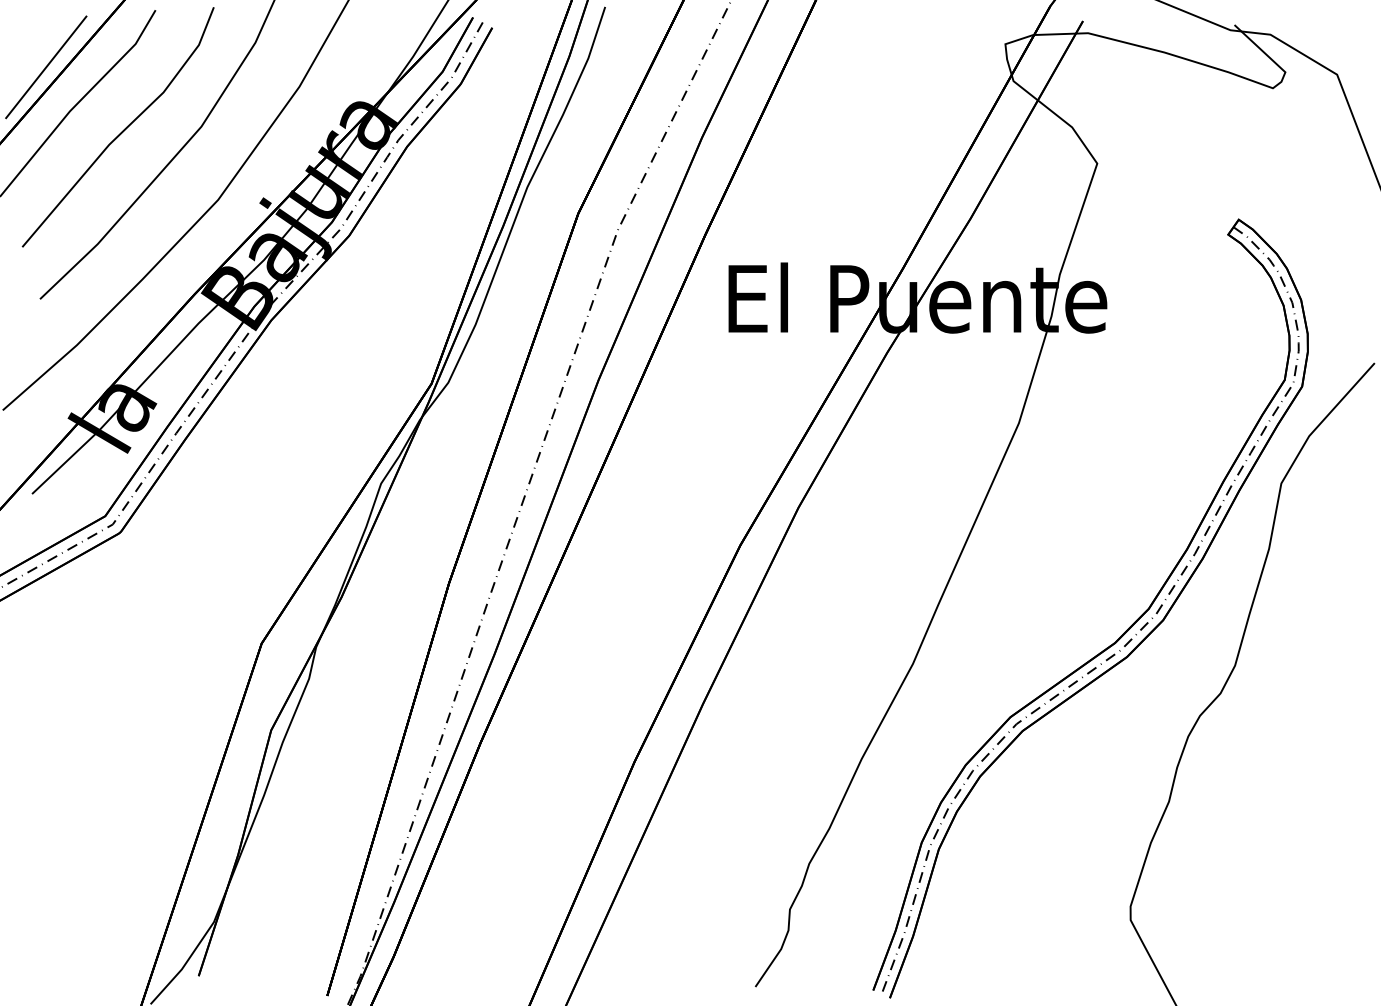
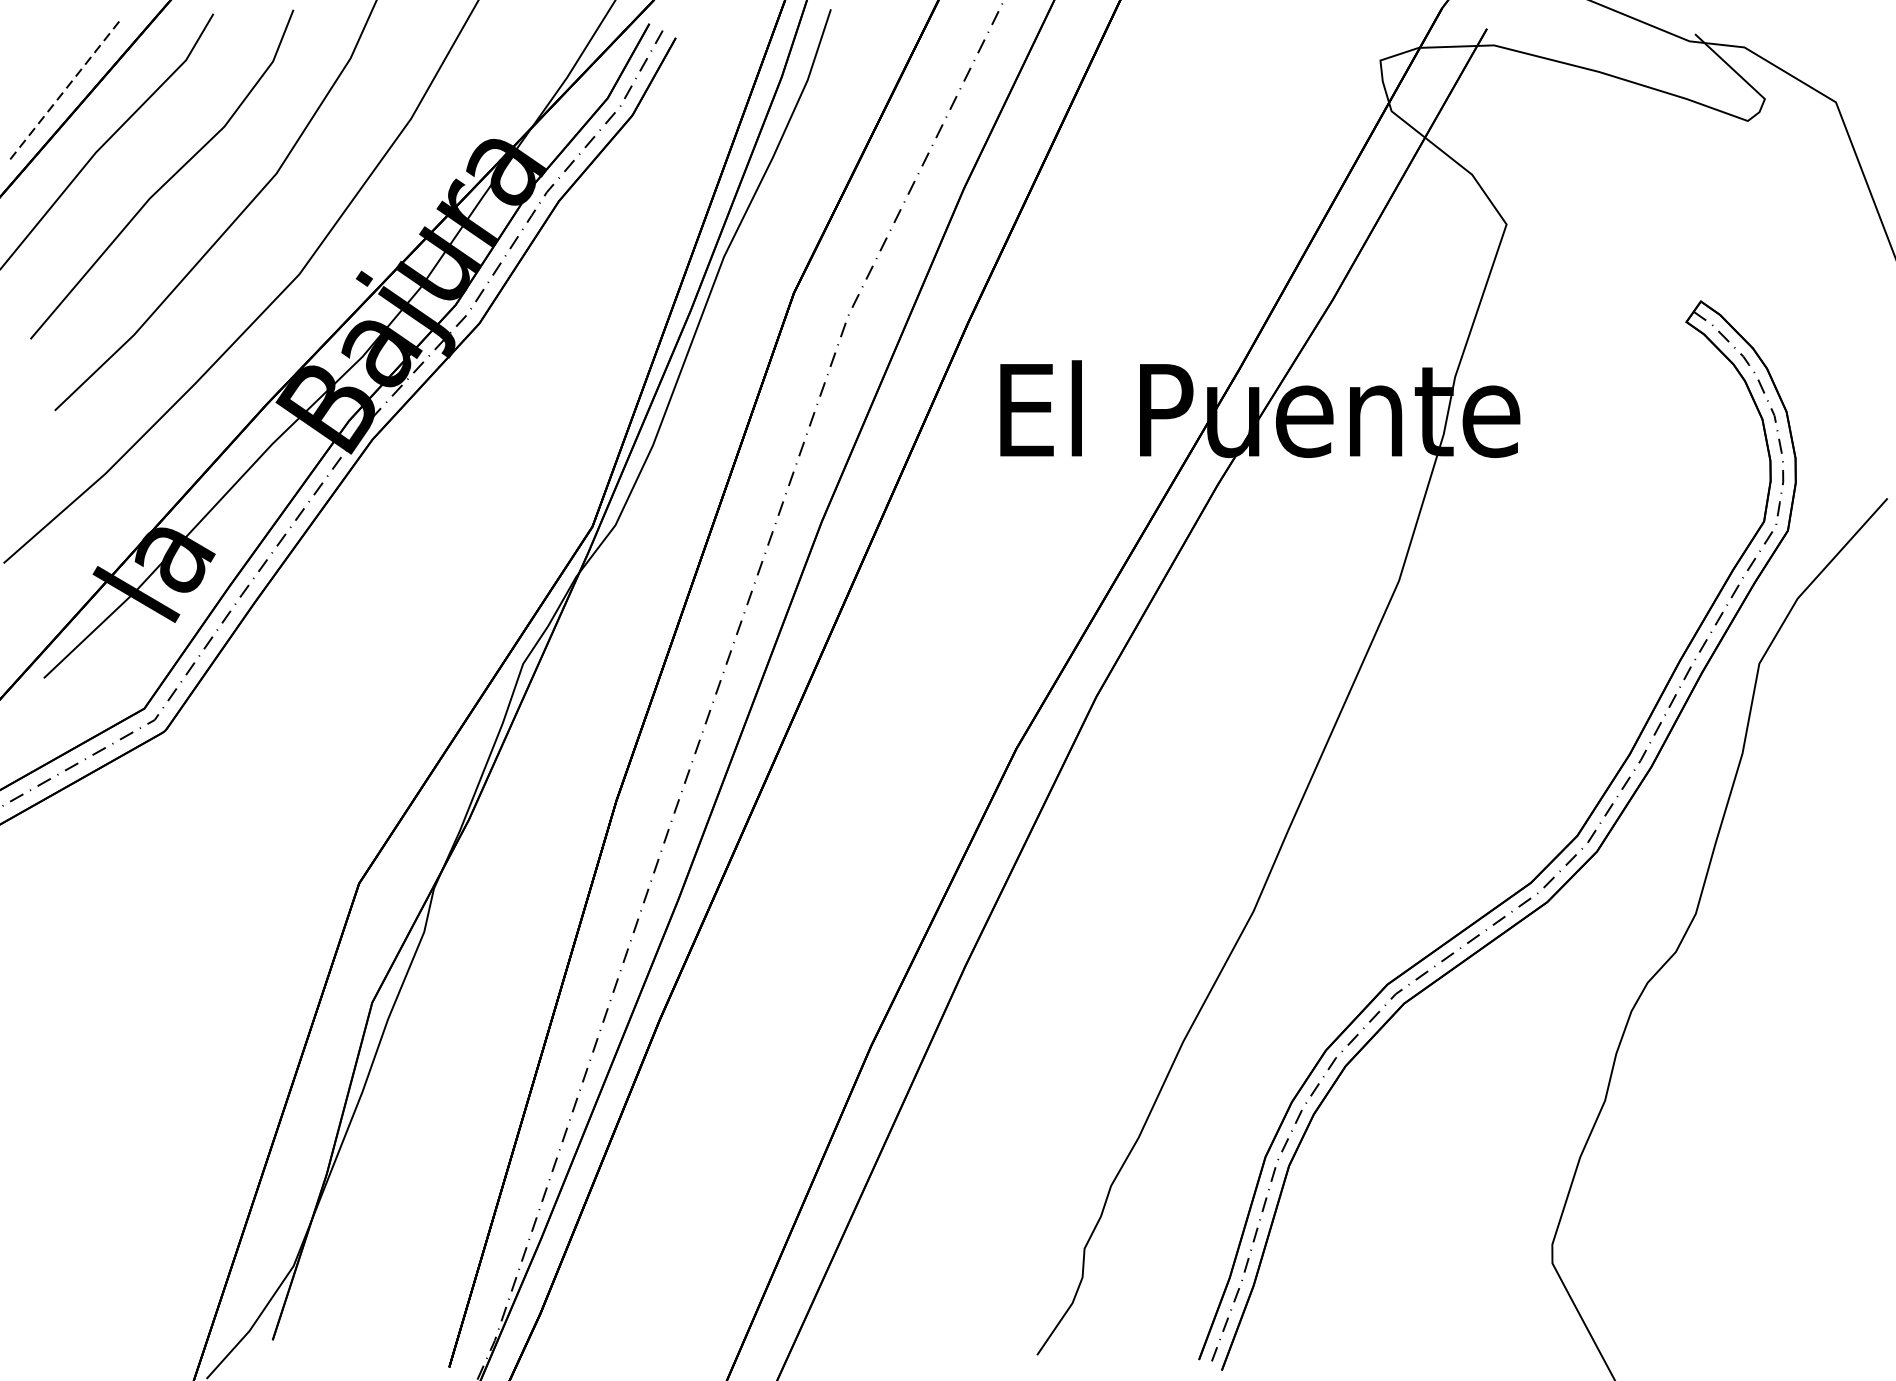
line: (46, 67) -> (63, 92), solid -> dashed

